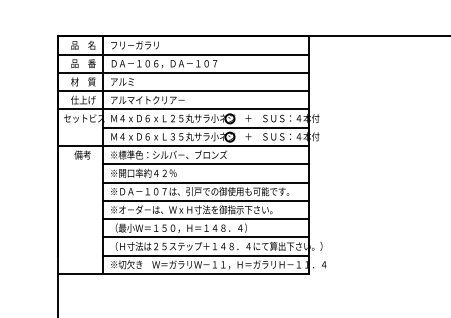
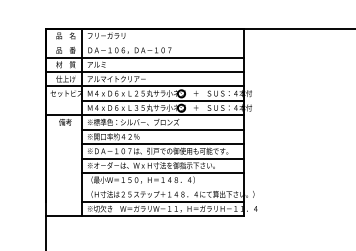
line: (183, 55) -> (144, 43), removed
line: (205, 237) -> (162, 187), removed

